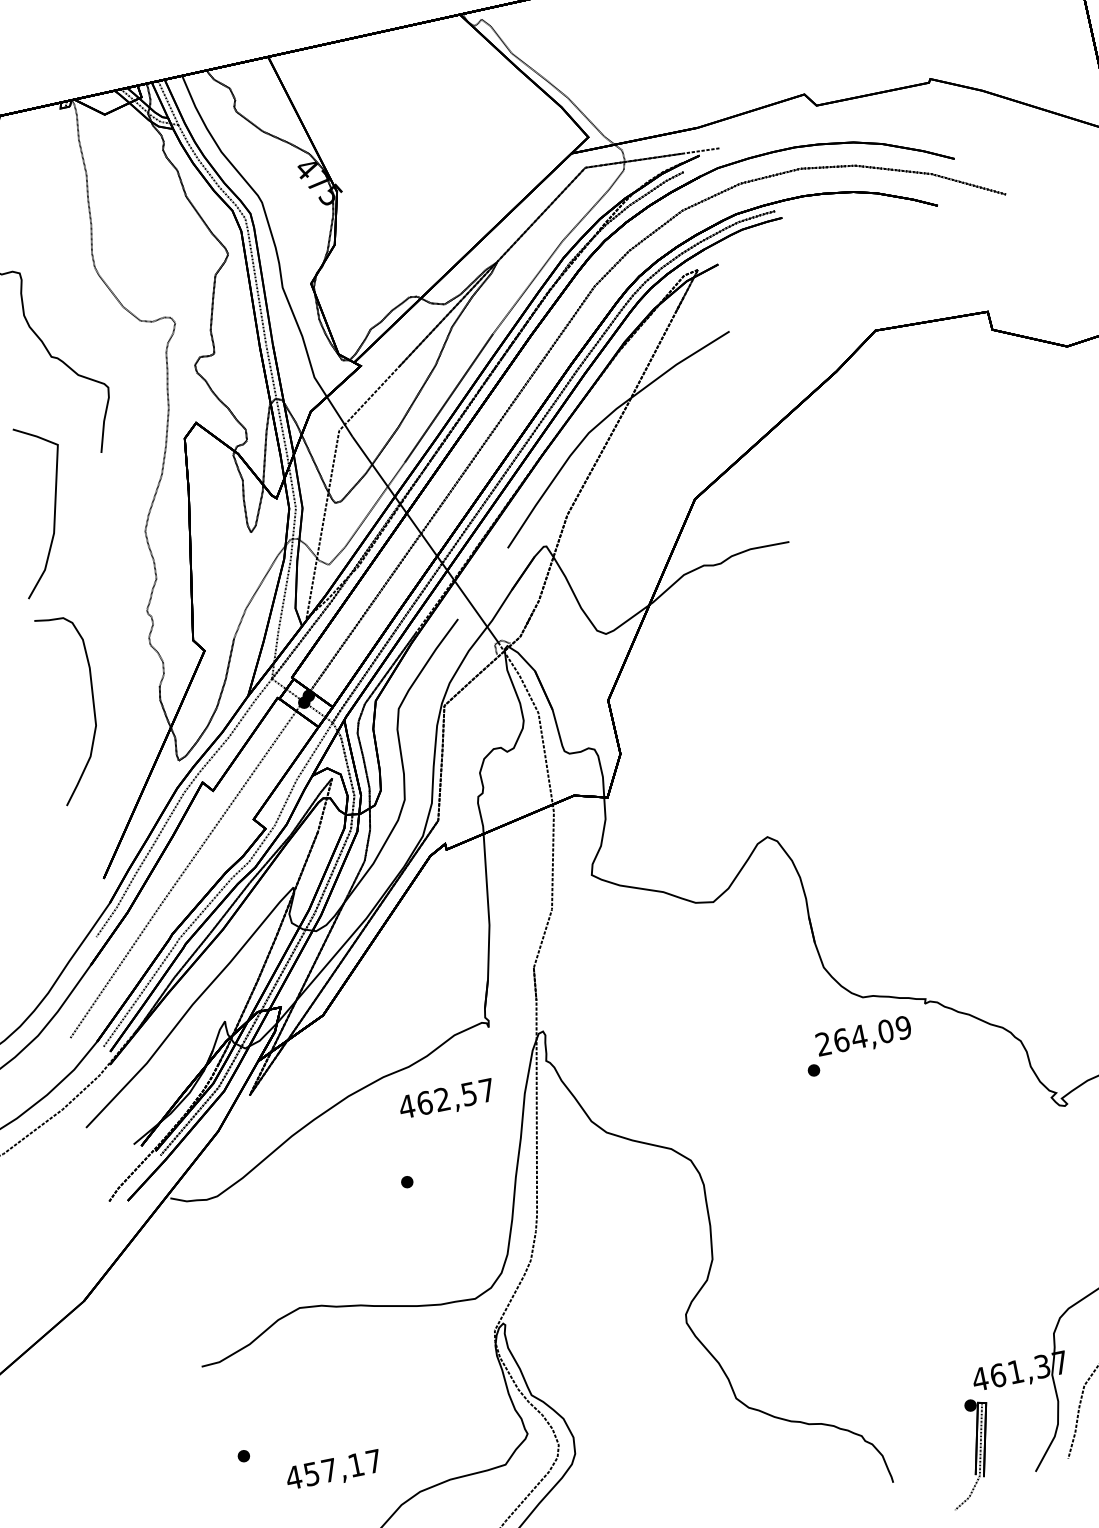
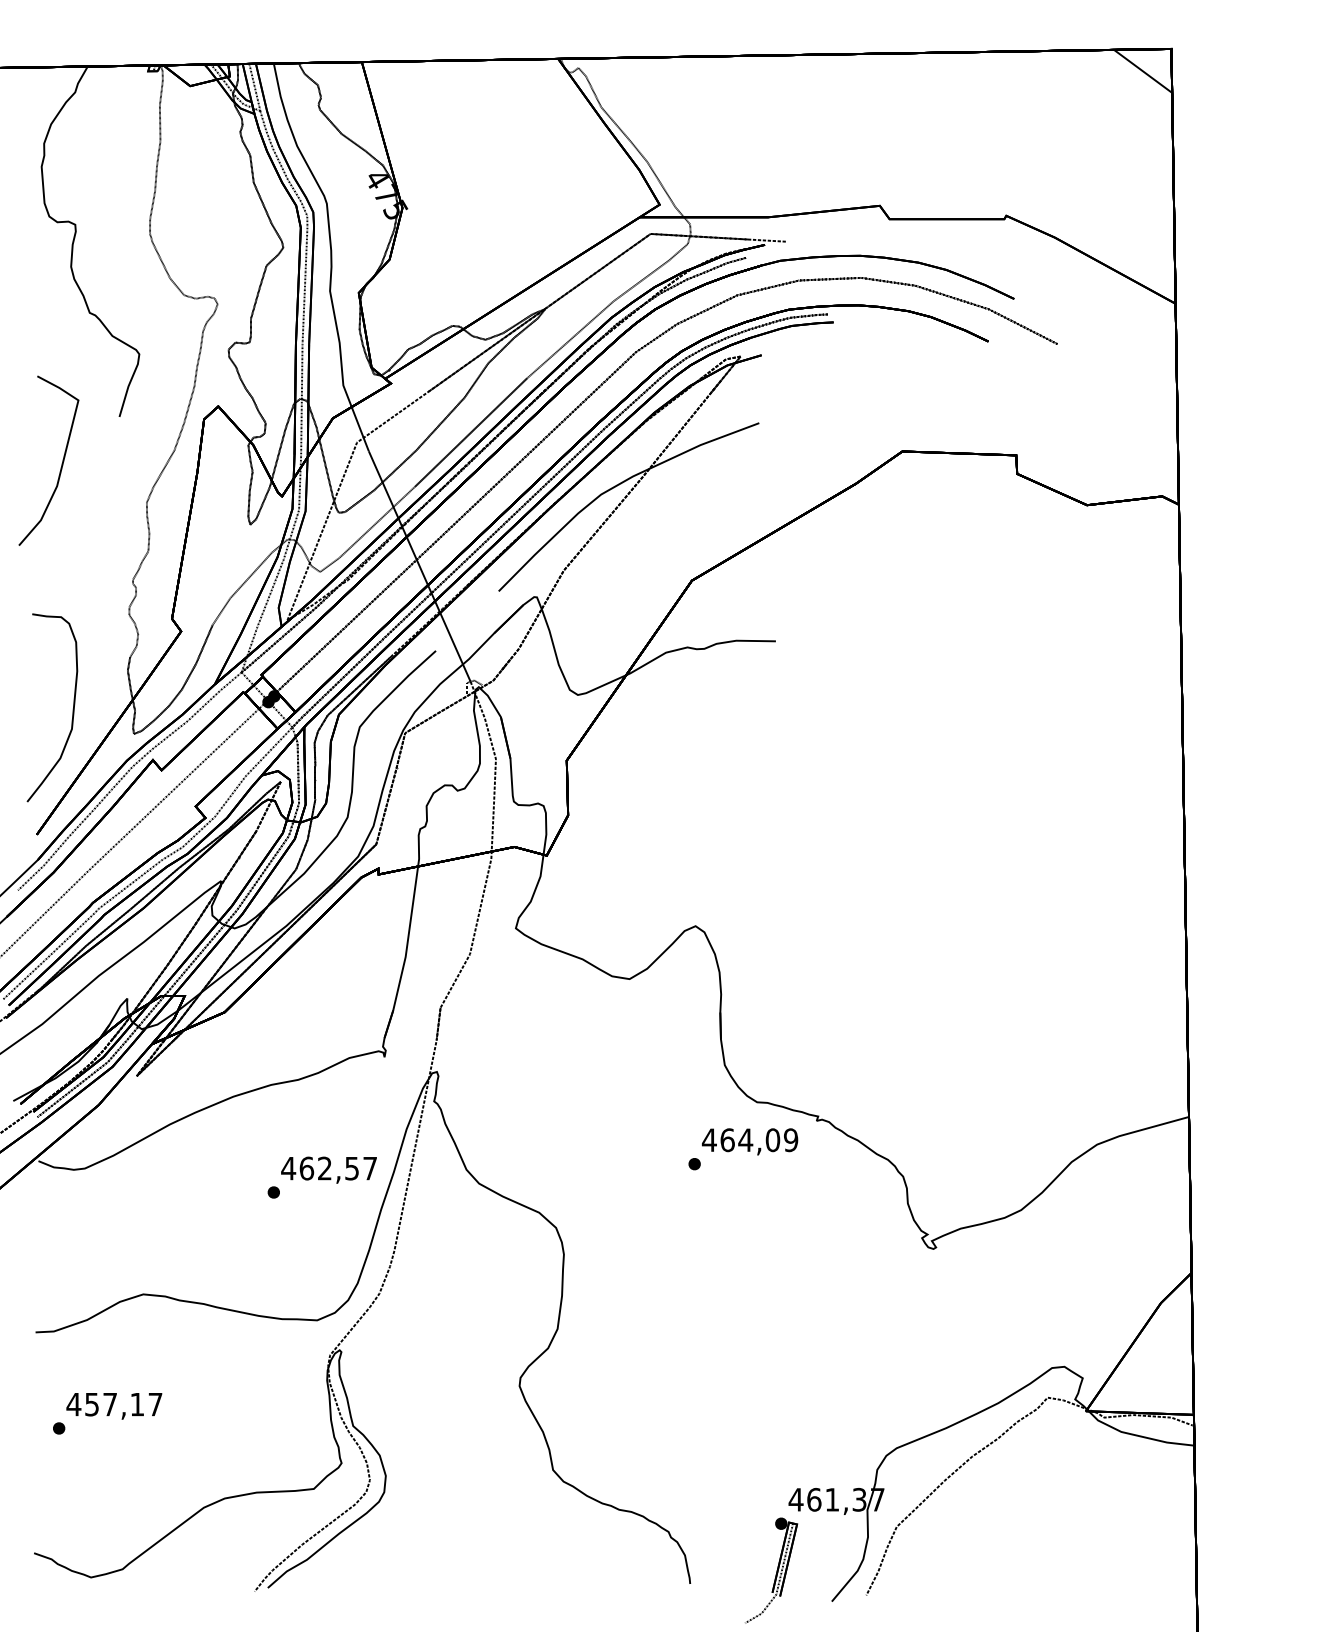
part: (92, 706) -> (72, 709), moved
text: (822, 1043) -> (708, 1139), 264,09 -> 464,09
text: (446, 1099) -> (328, 1169), moved
text: (334, 1471) -> (114, 1406), moved

